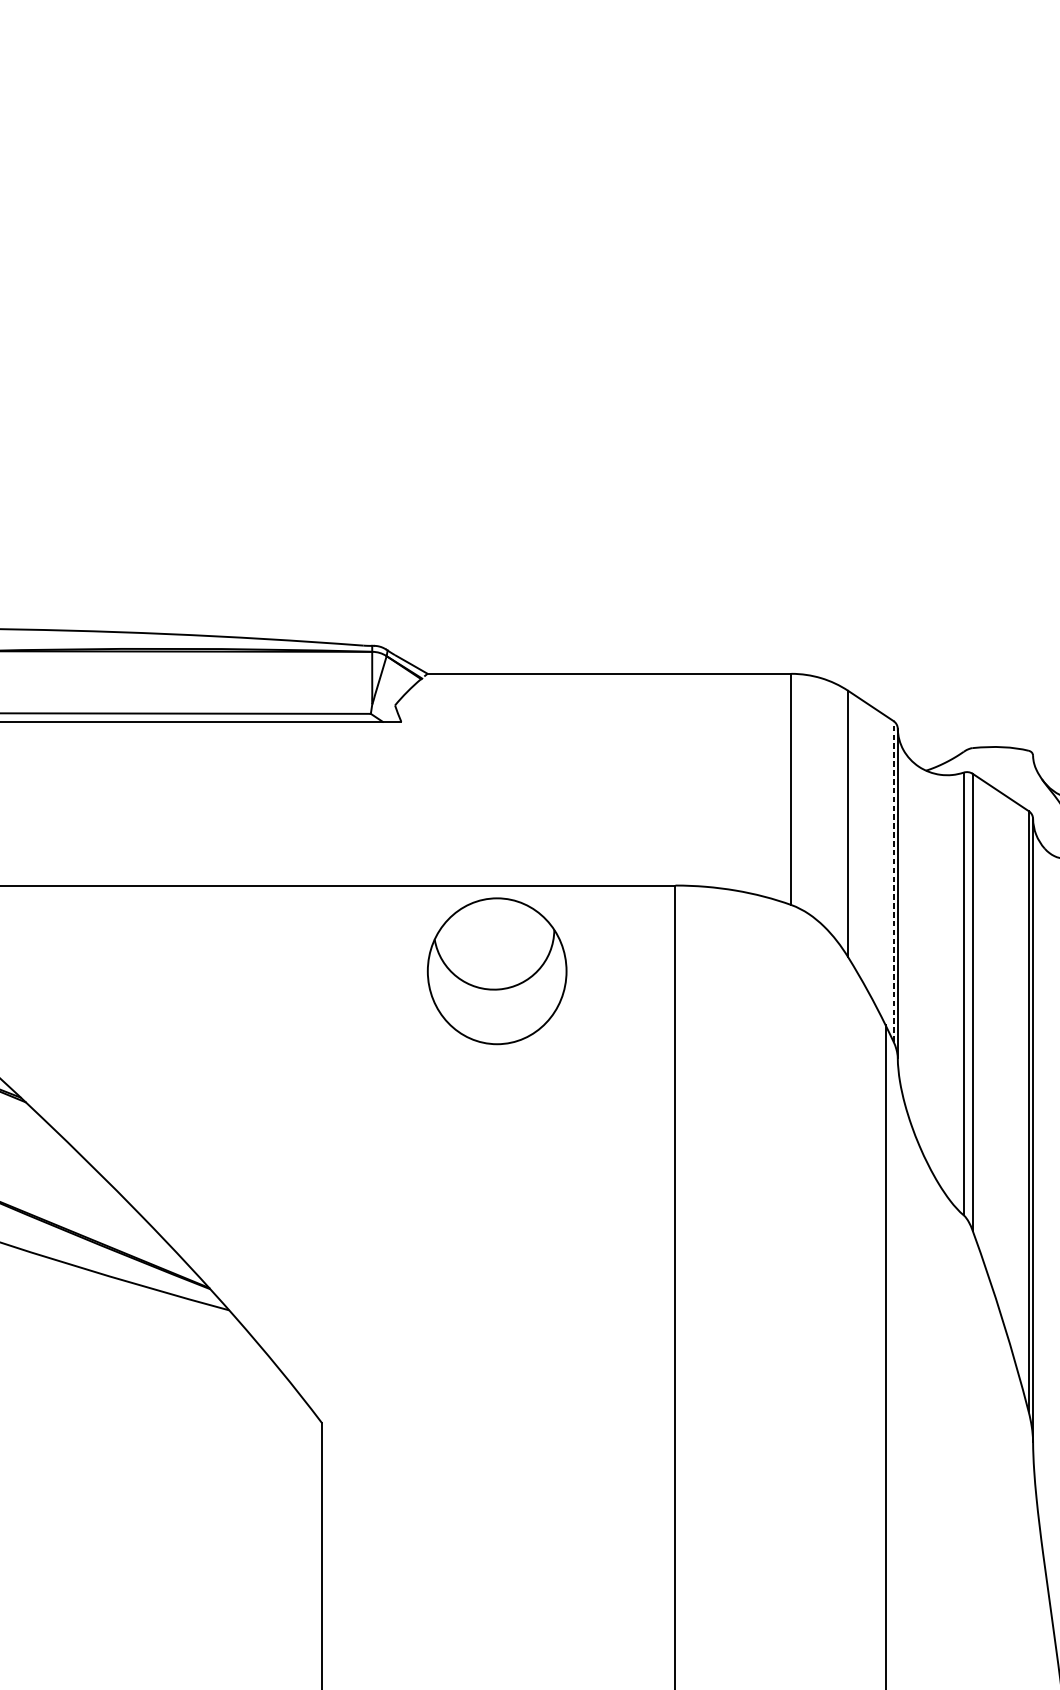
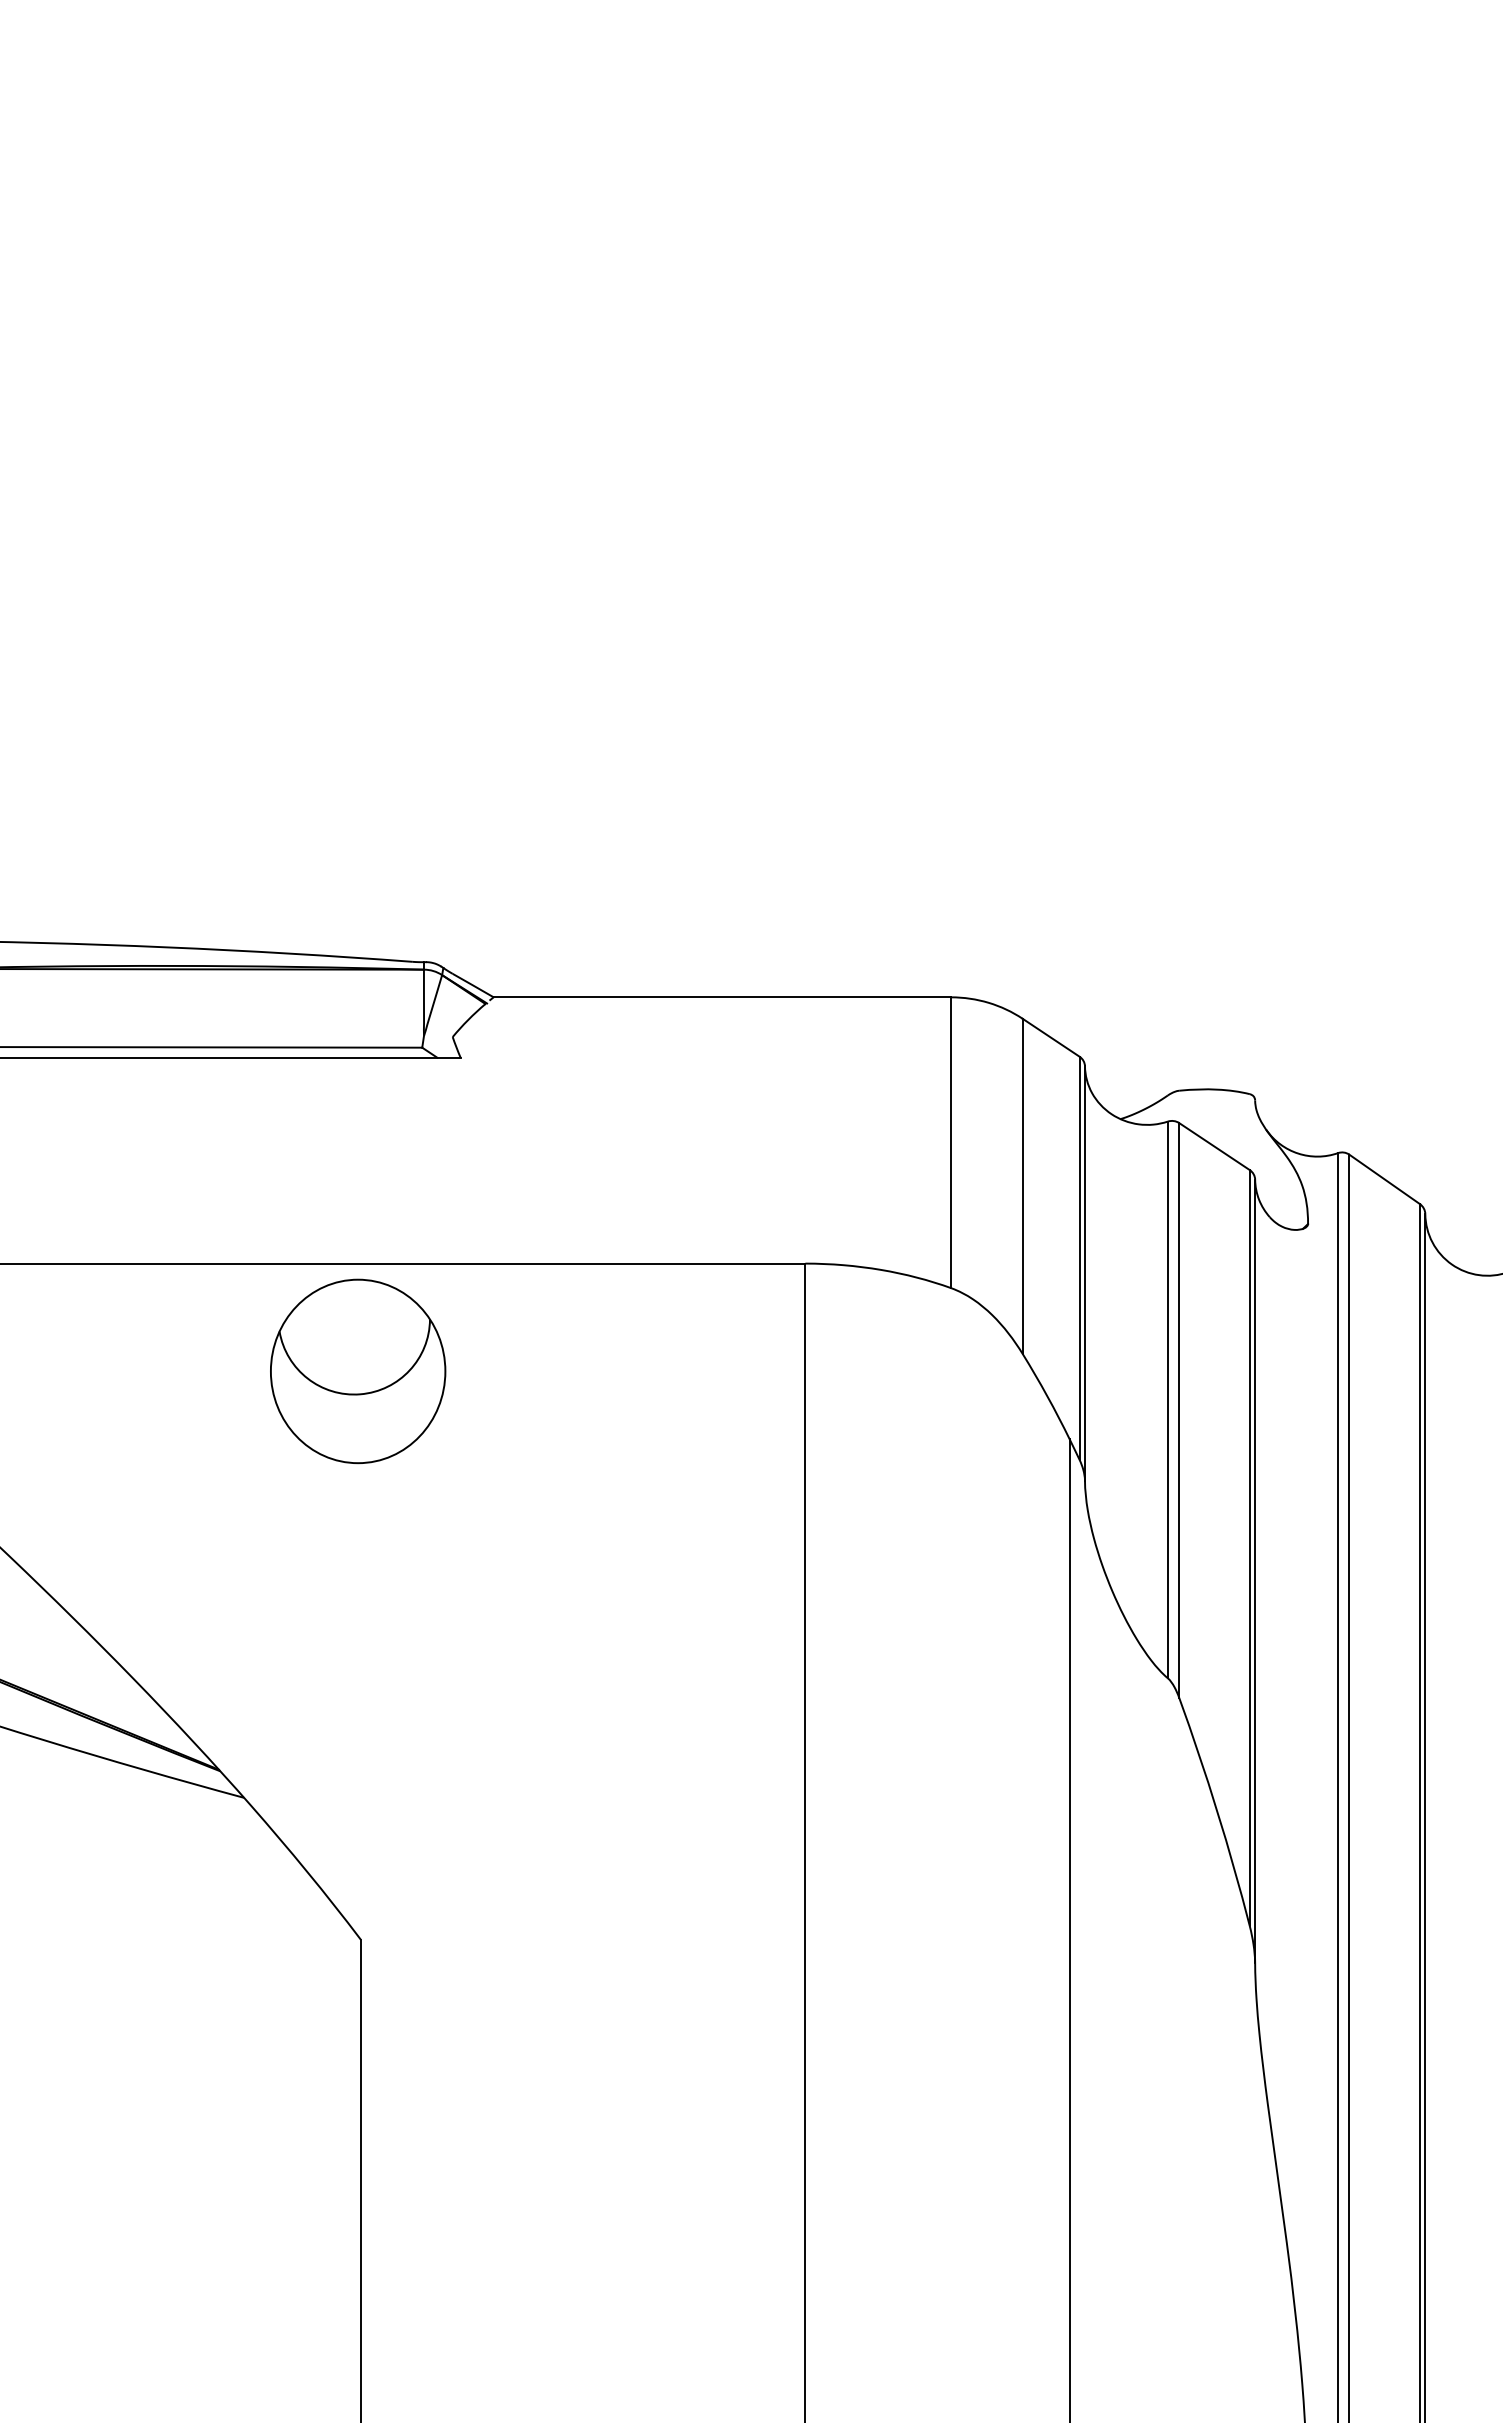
line: (893, 881) -> (1079, 1258), dashed -> solid
part: (497, 971) -> (358, 1371), moved

